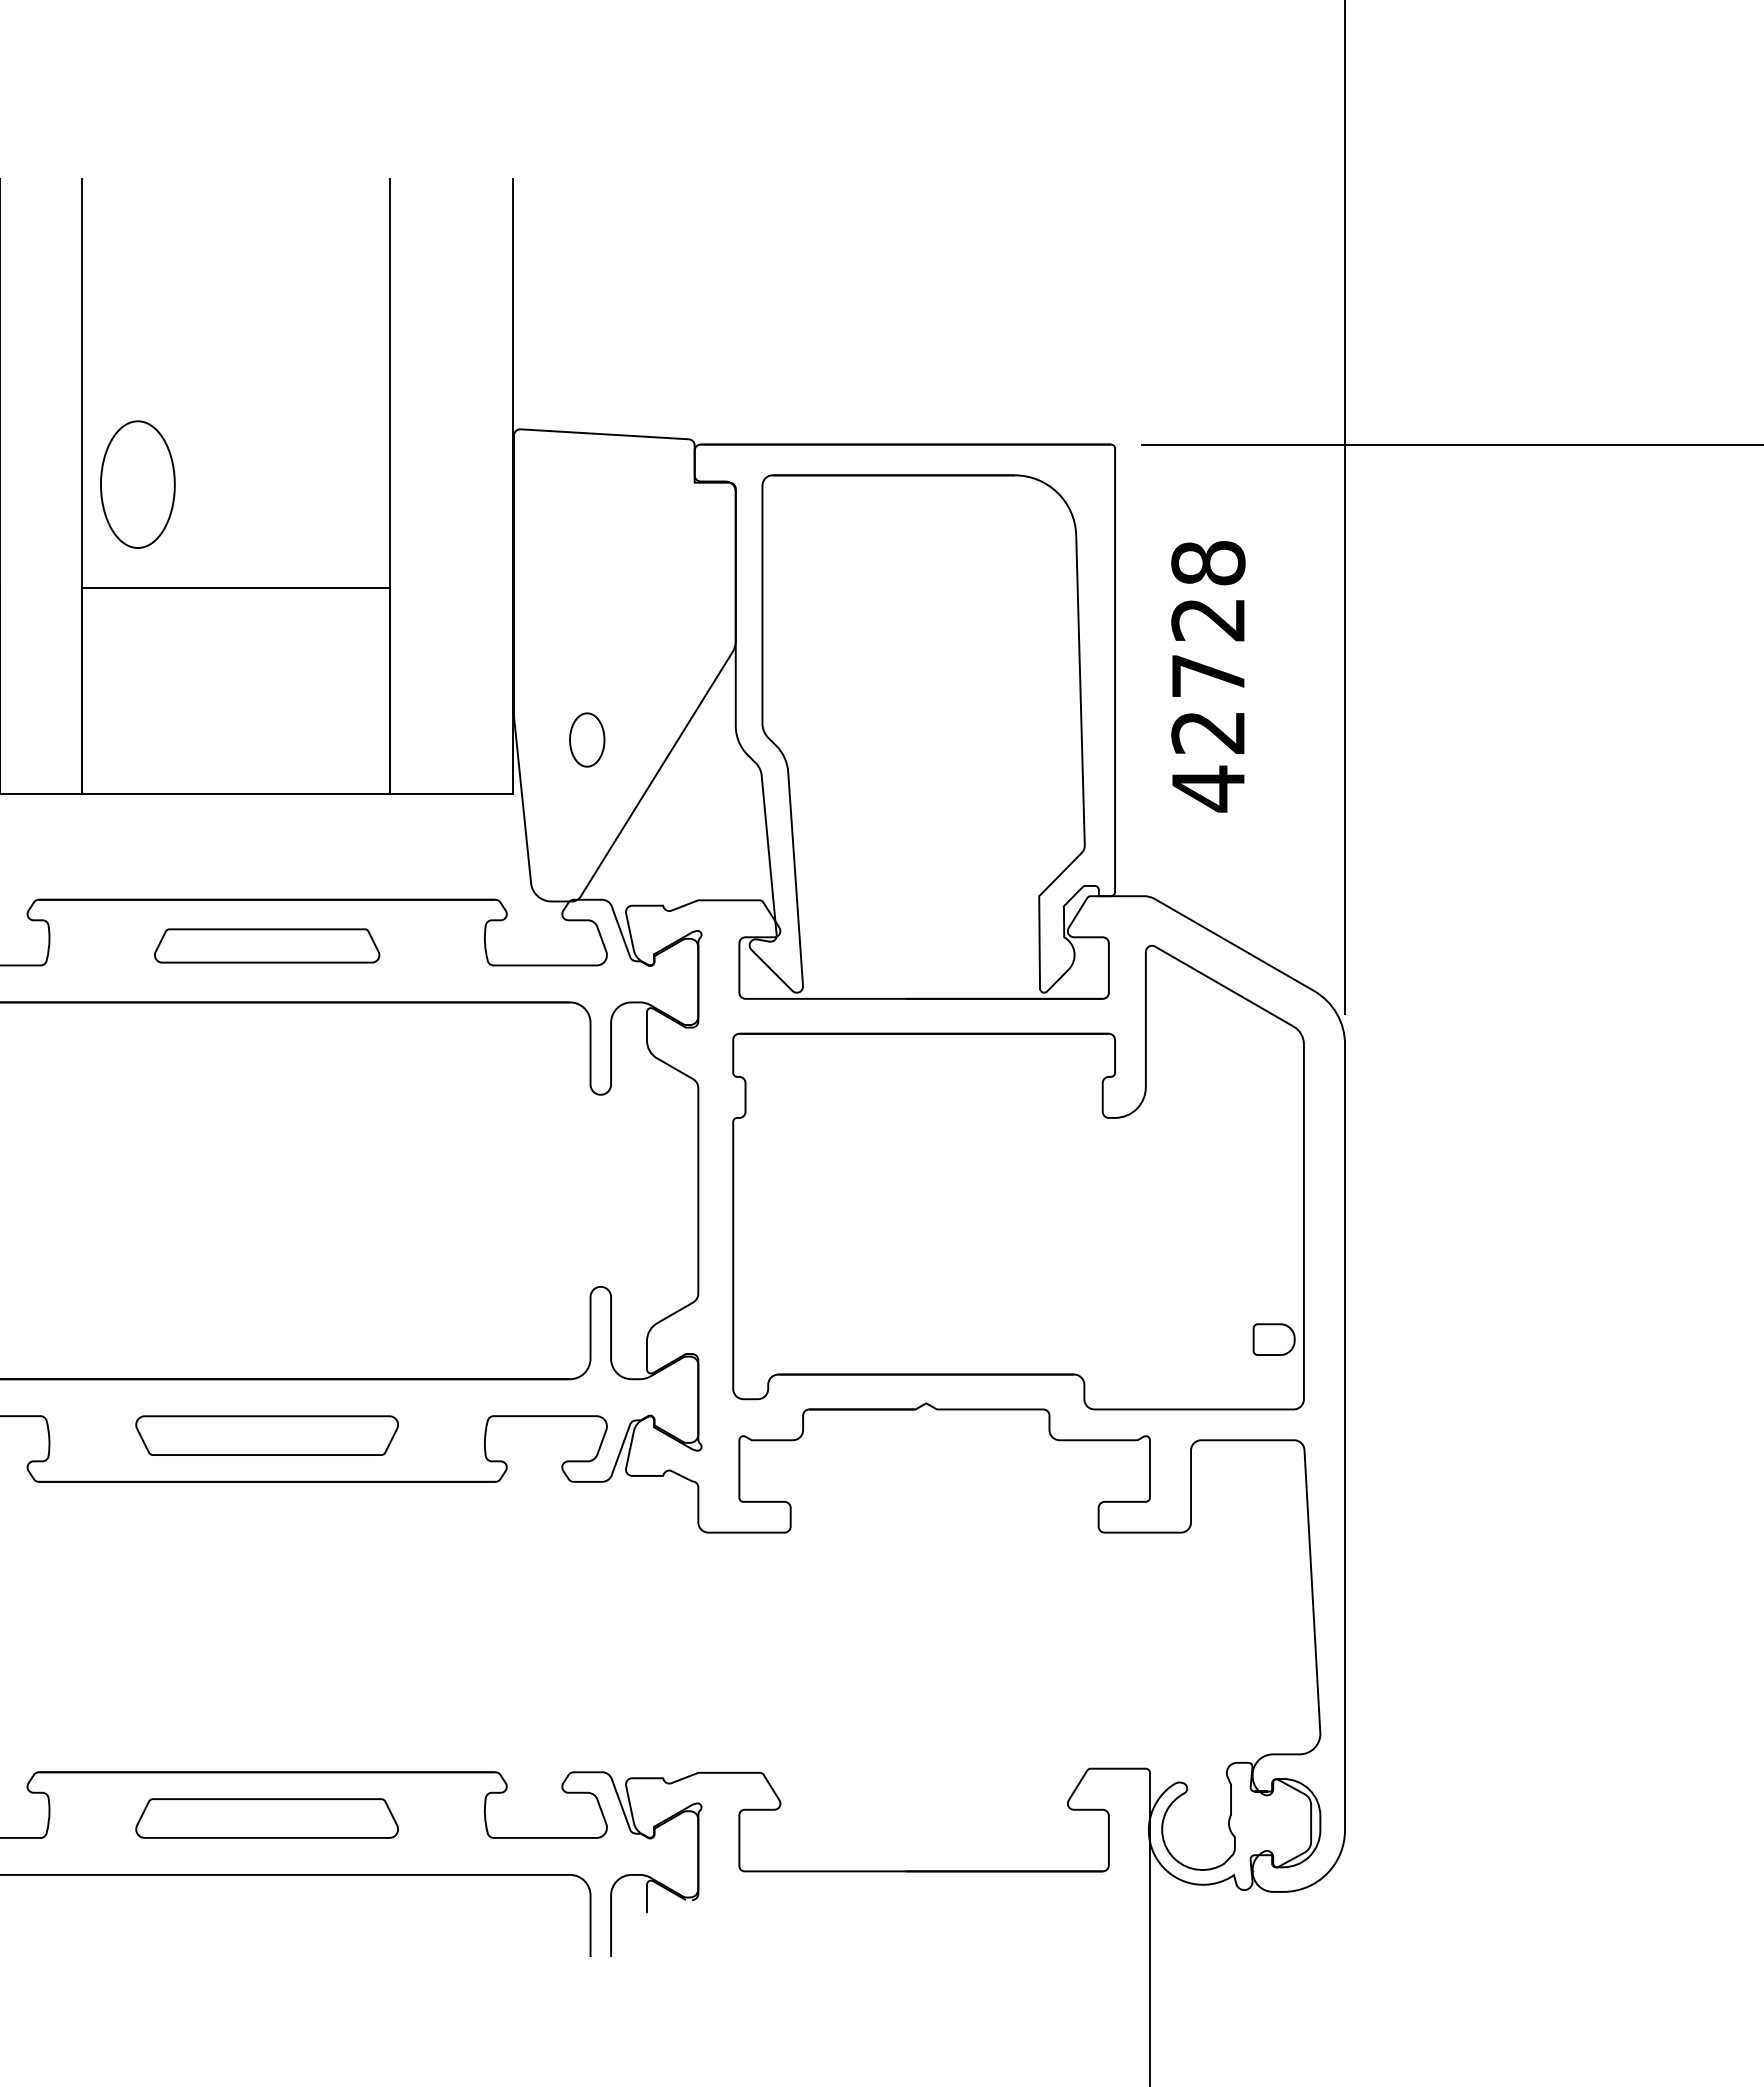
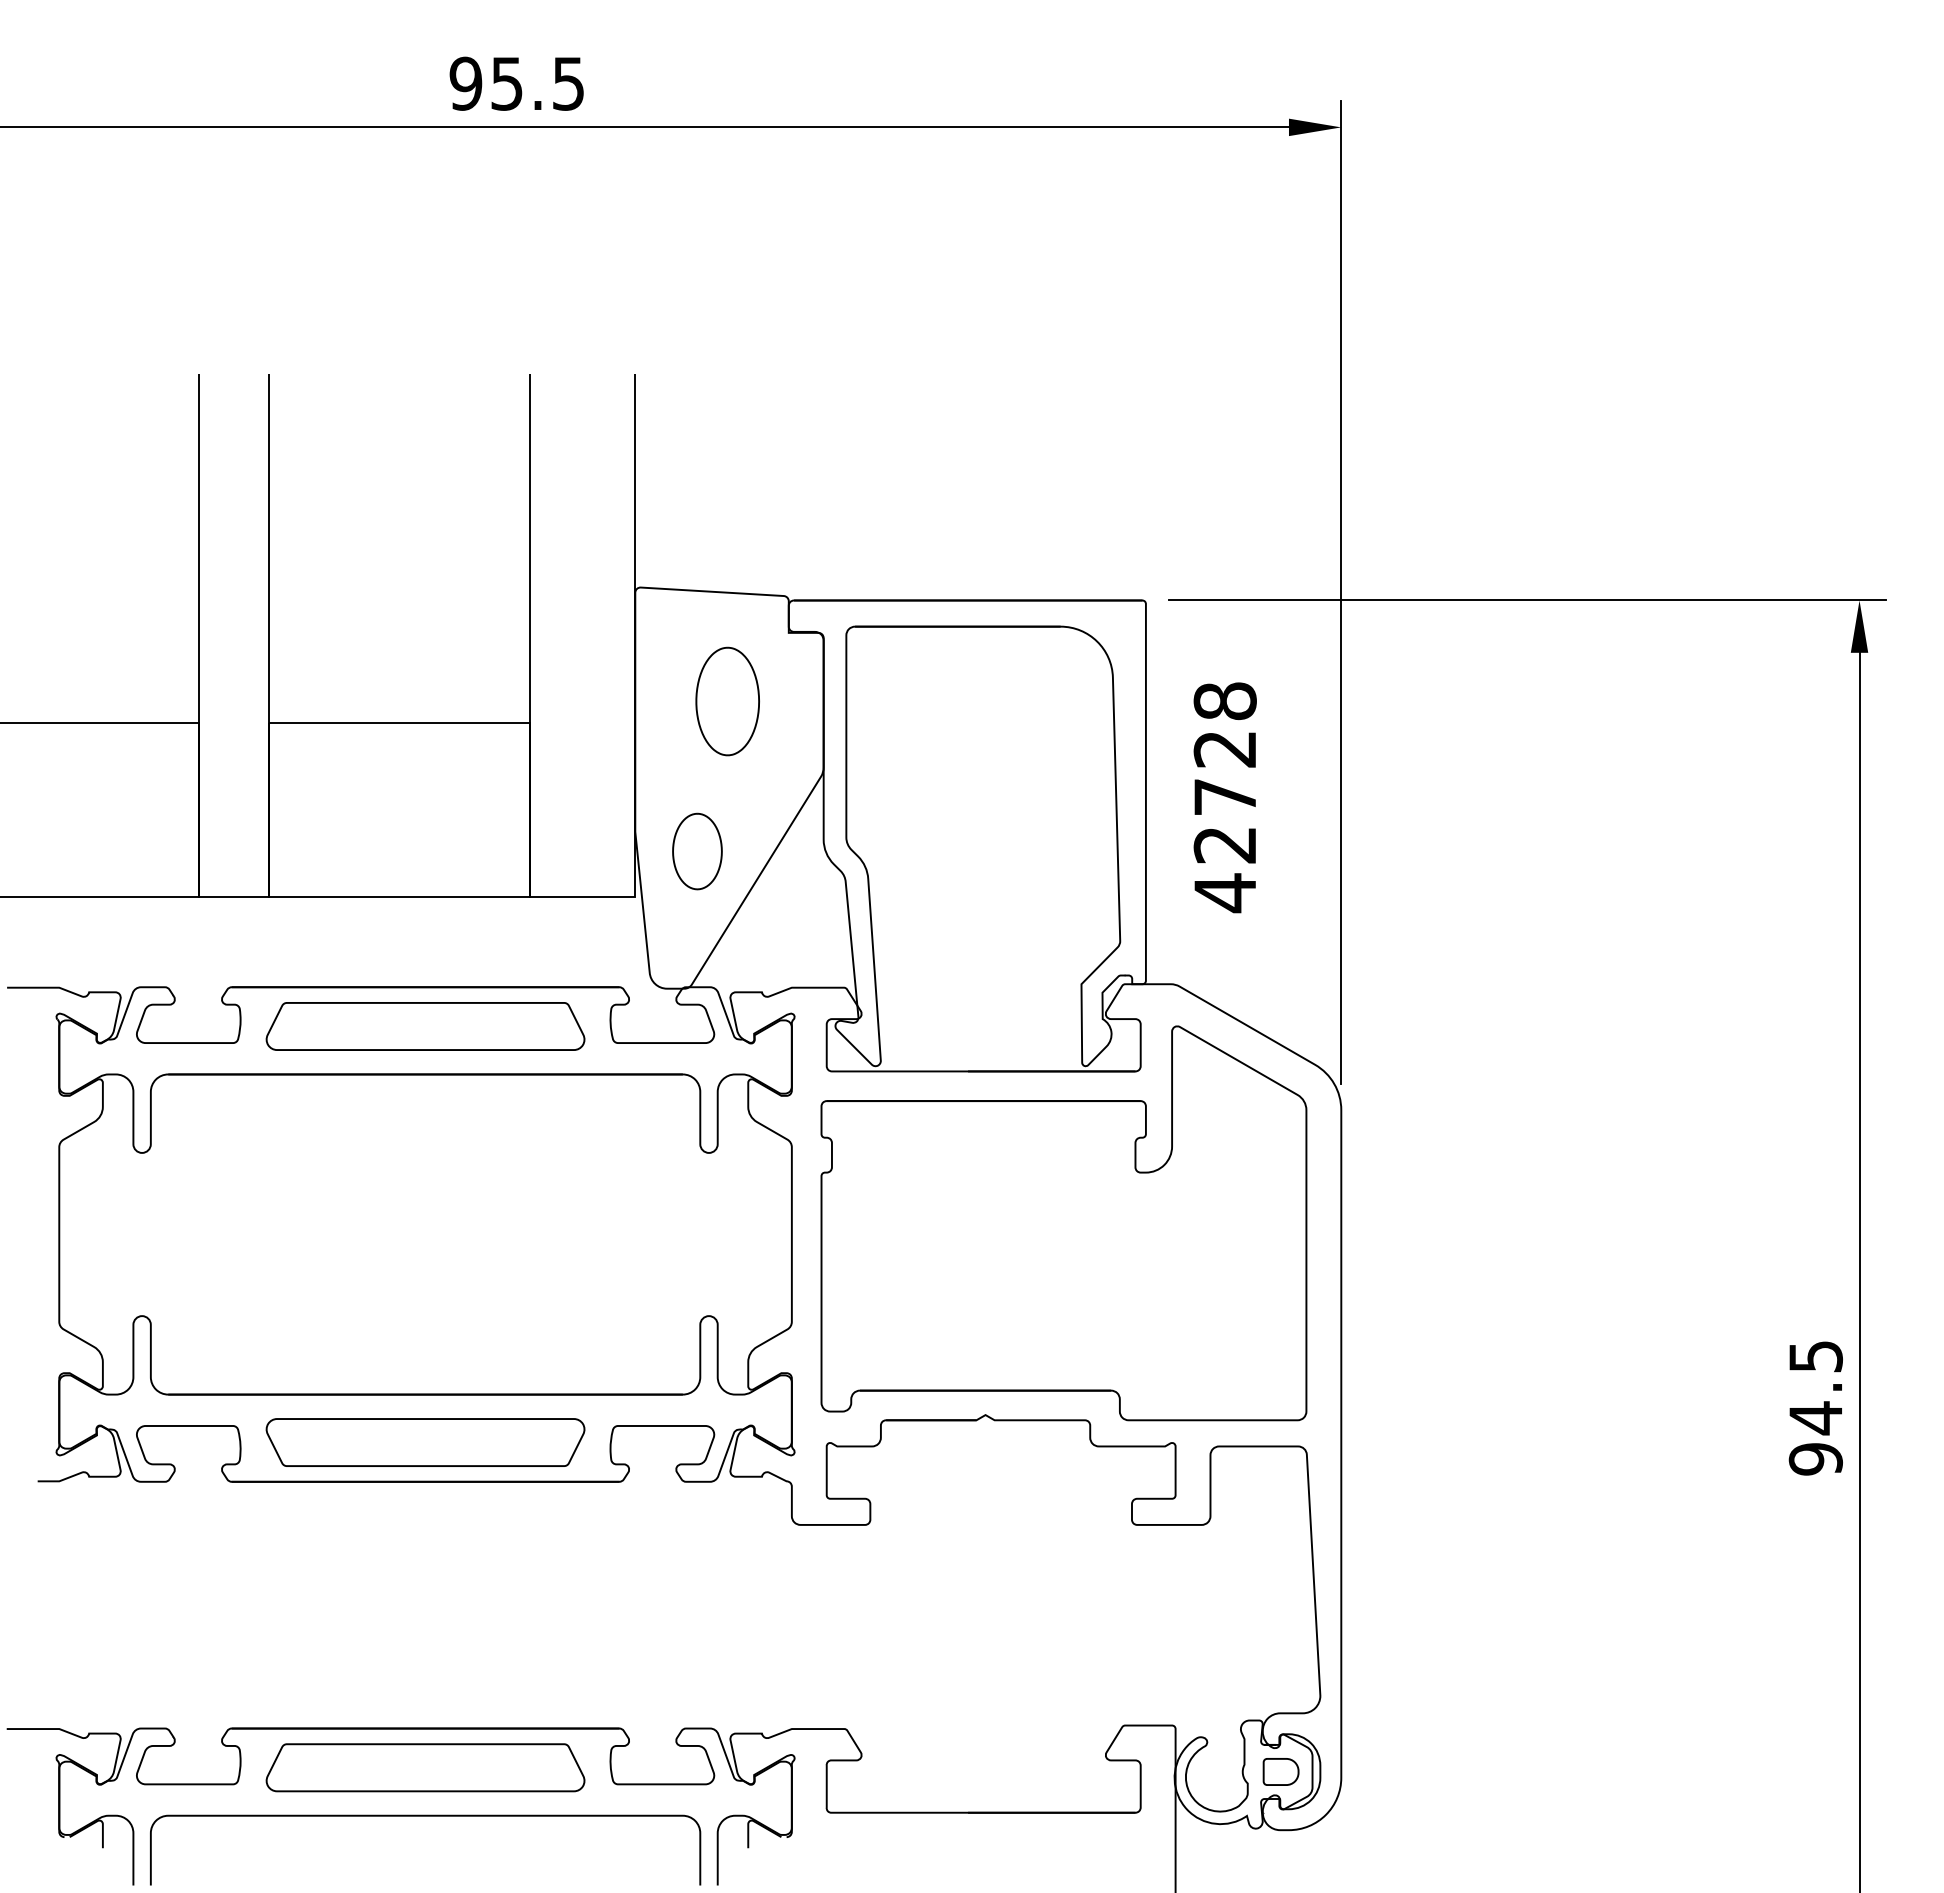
part: (137, 484) -> (727, 701), moved
part: (587, 739) -> (697, 851), size x1.67
part: (267, 945) -> (425, 1026), size x1.67
part: (1273, 1339) -> (1280, 1771), moved
part: (267, 1435) -> (425, 1442), size x1.43
part: (267, 1818) -> (425, 1767), size x1.43

